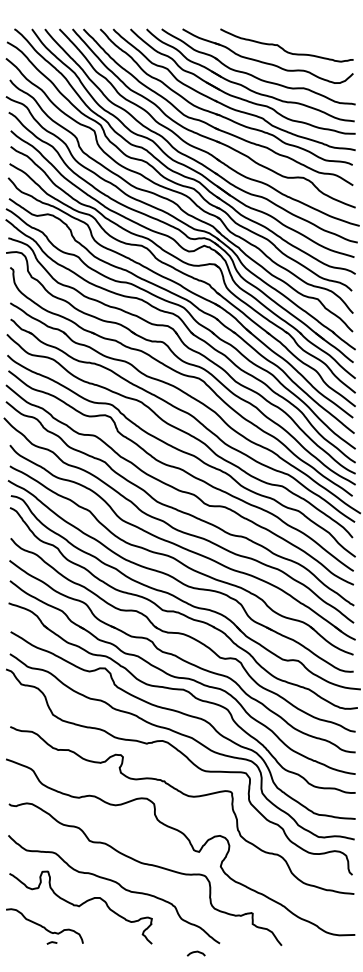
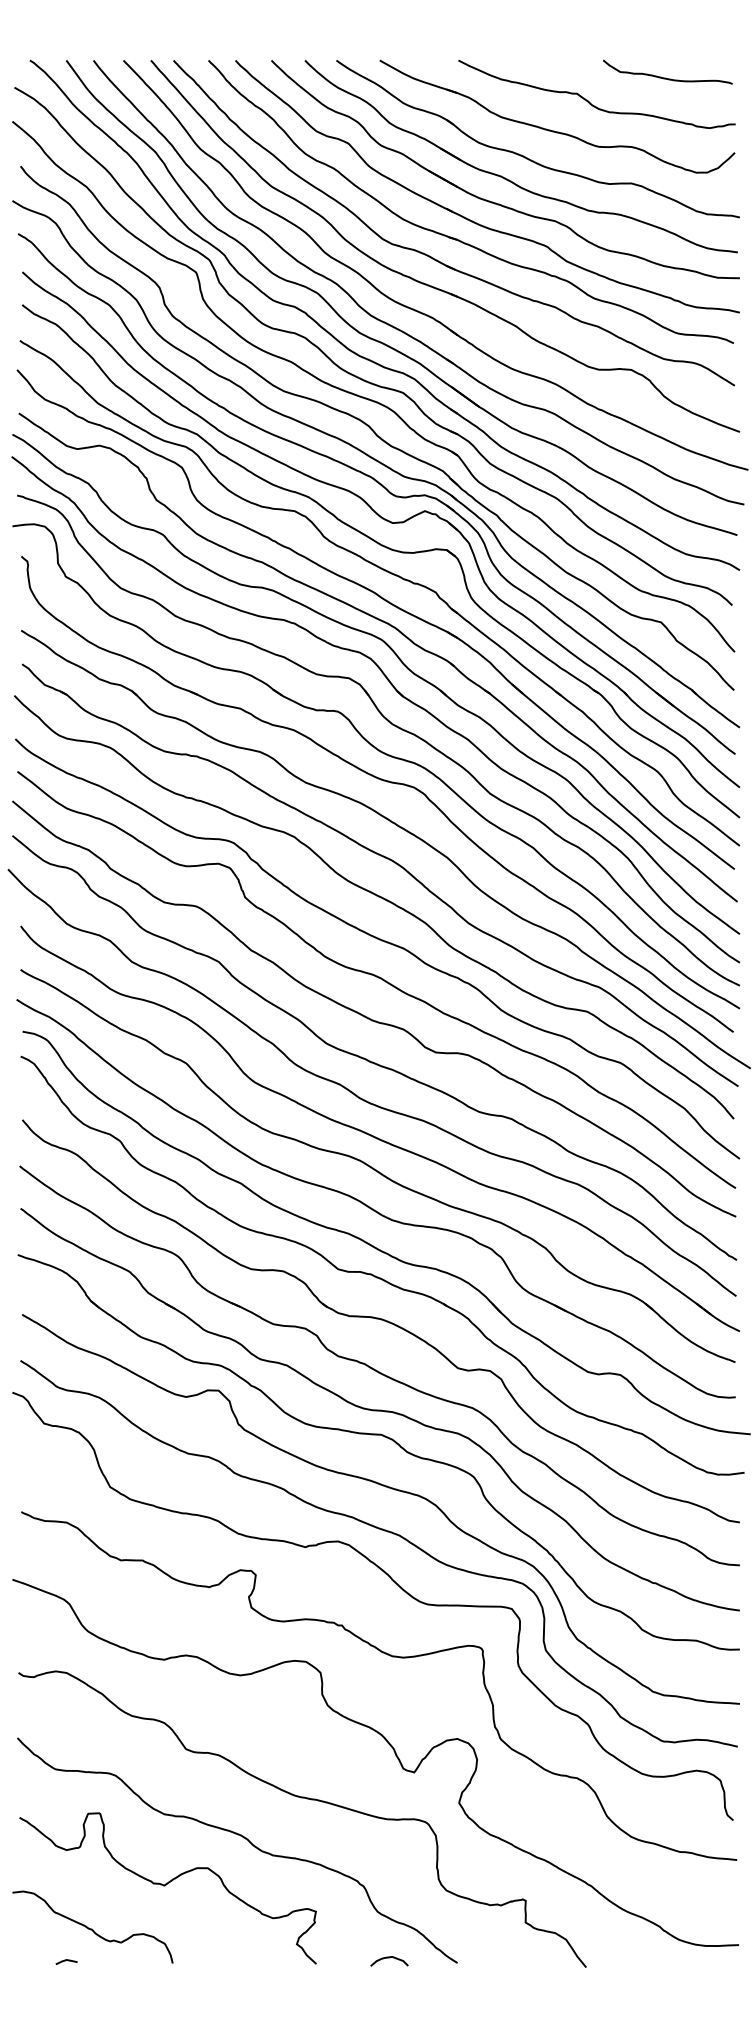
curve: (319, 36) -> (664, 75), added
line: (51, 942) -> (65, 1960), moved
curve: (195, 952) -> (387, 1958), moved

